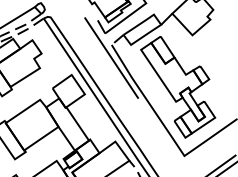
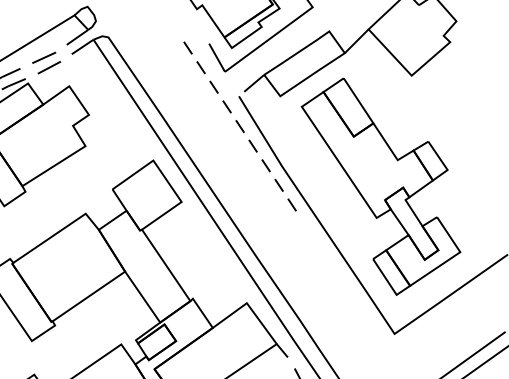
line: (111, 58) -> (238, 125), solid -> dashed

